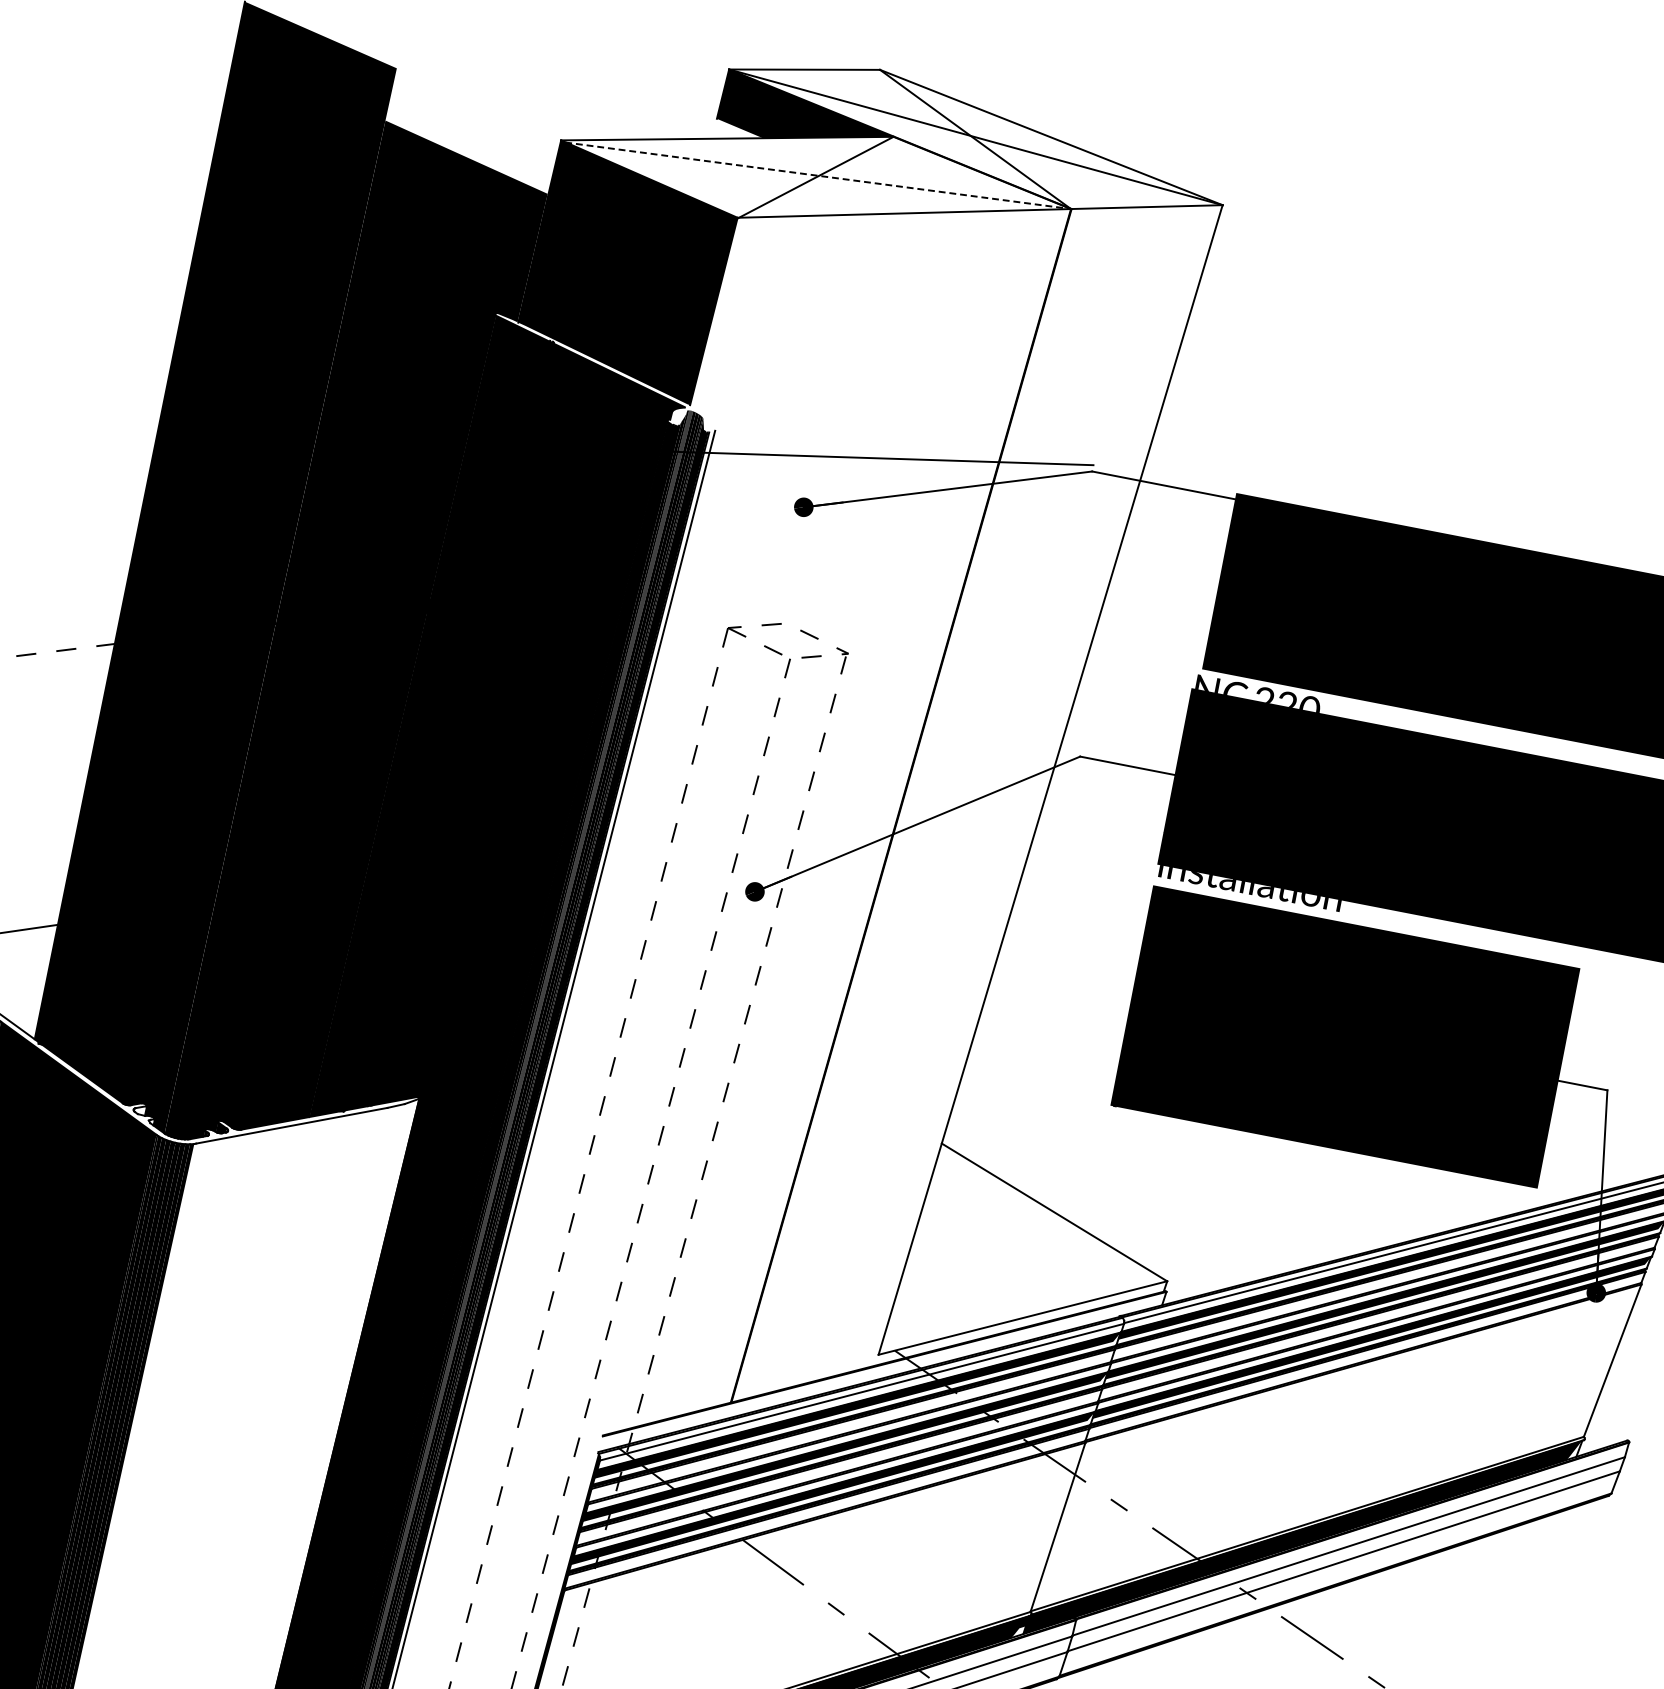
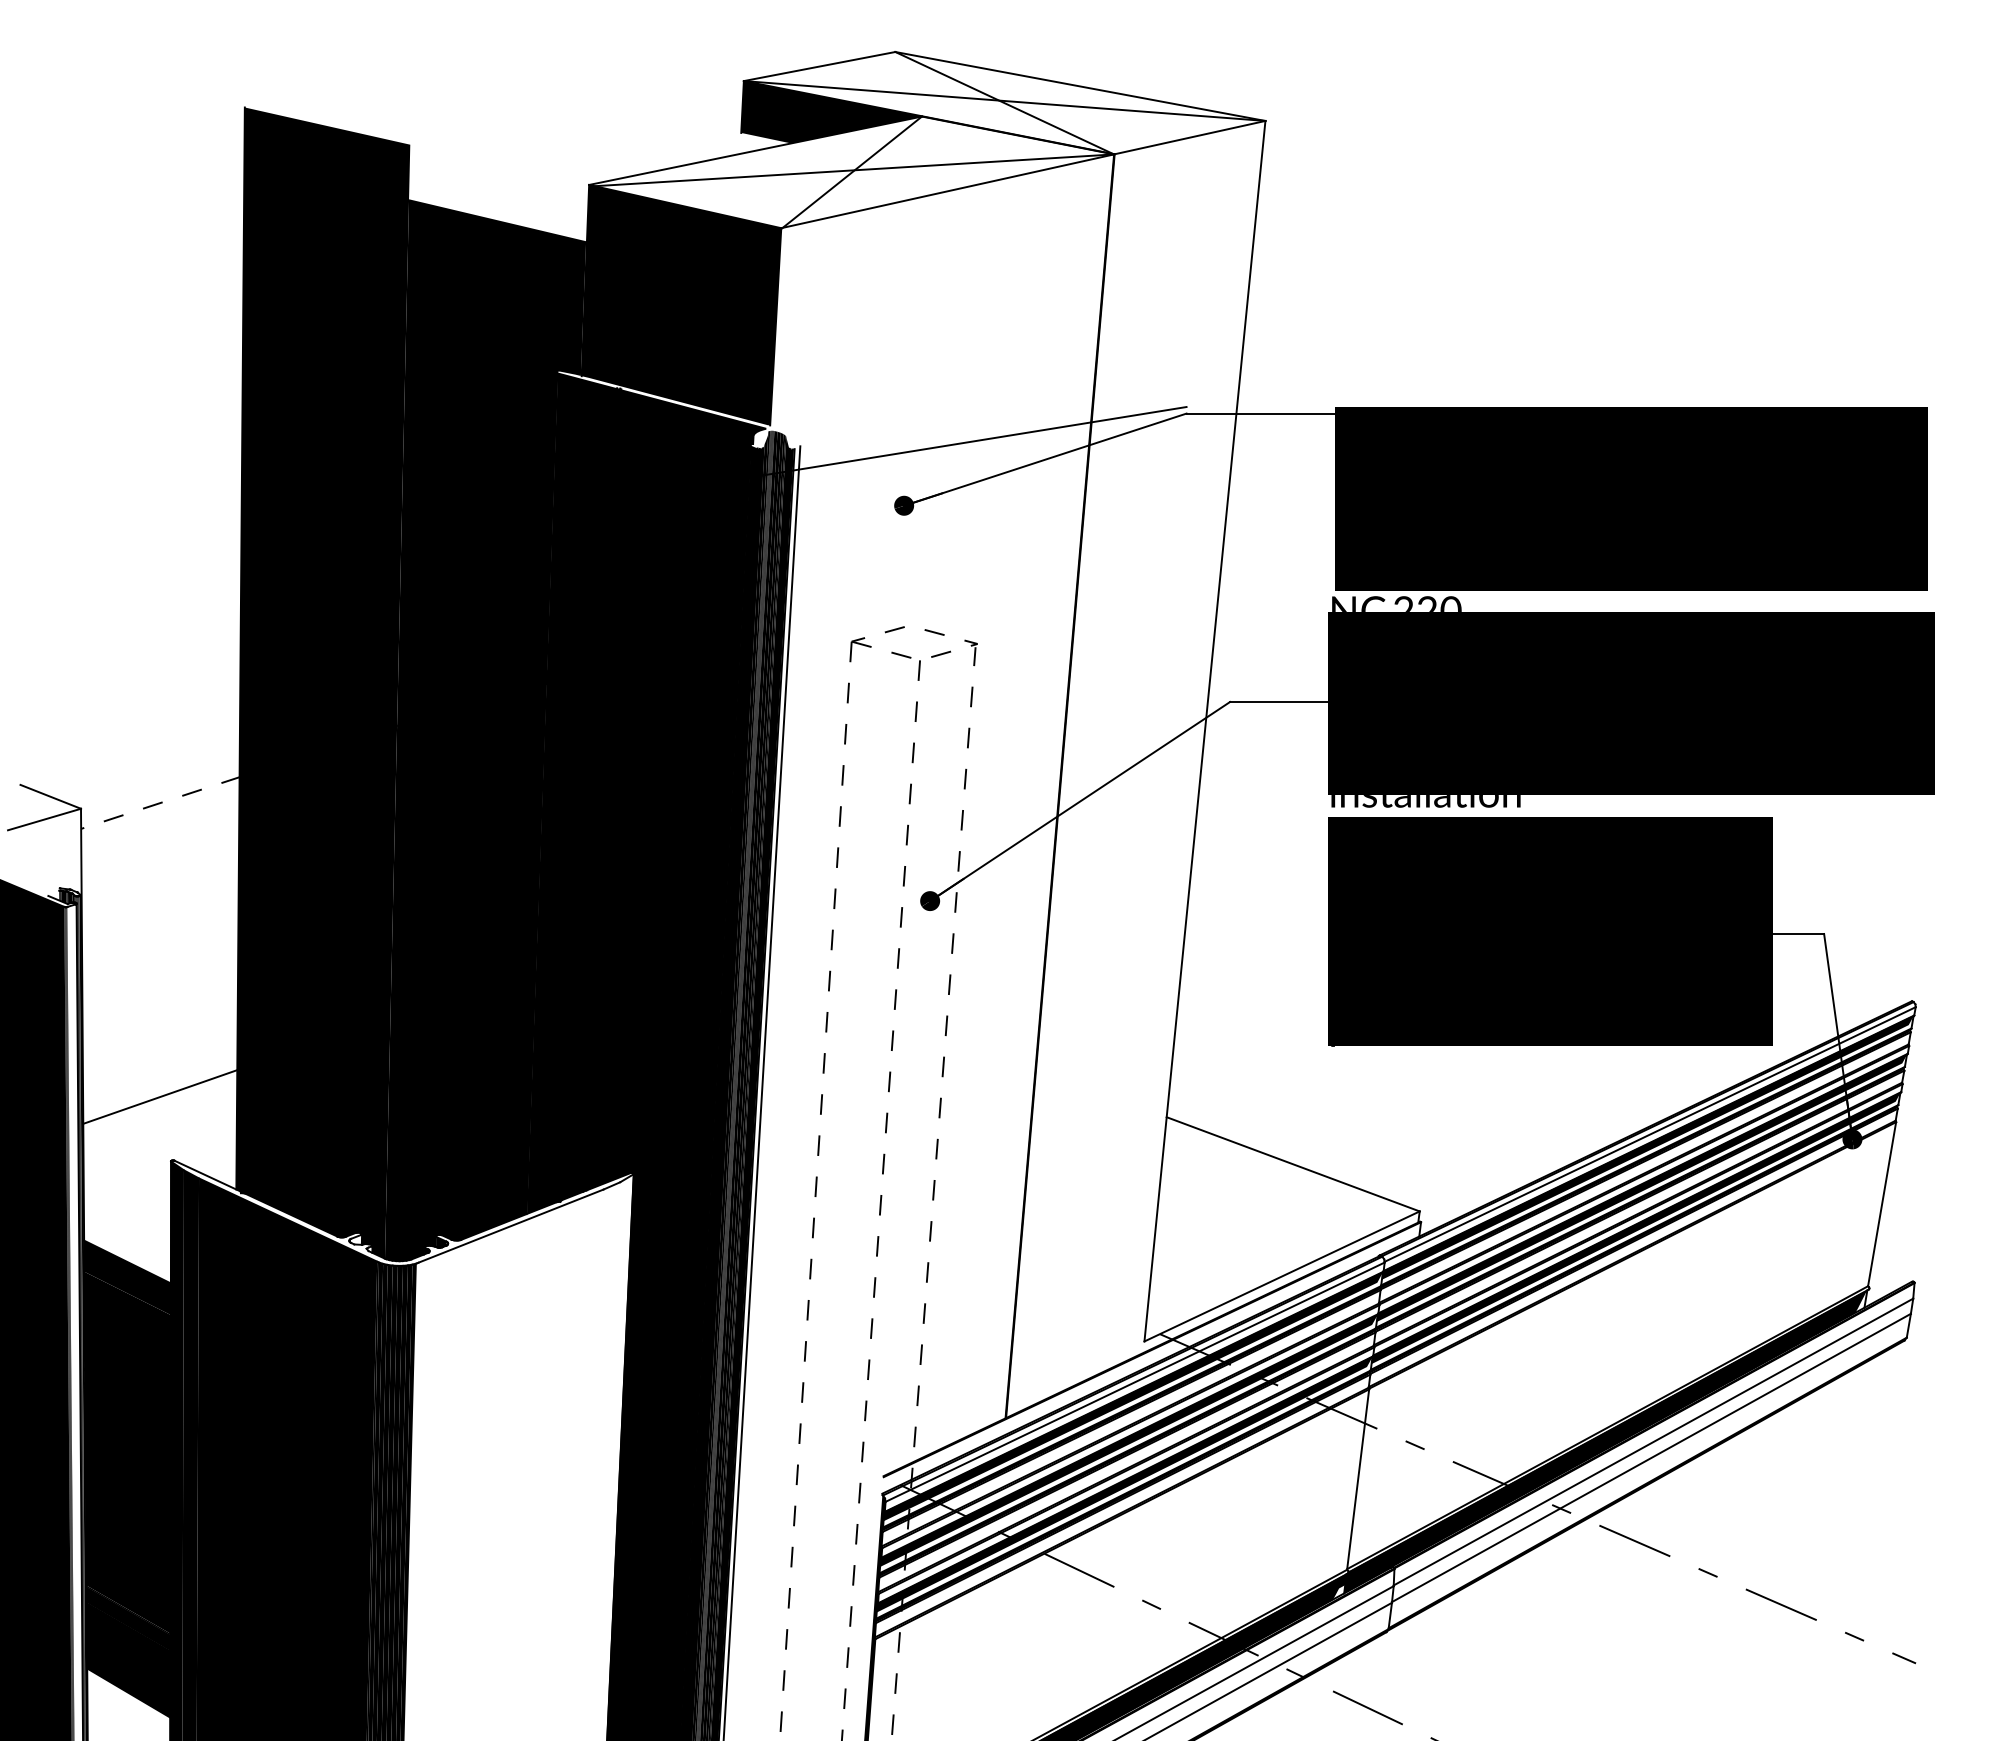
line: (817, 175) -> (853, 170), dashed -> solid

